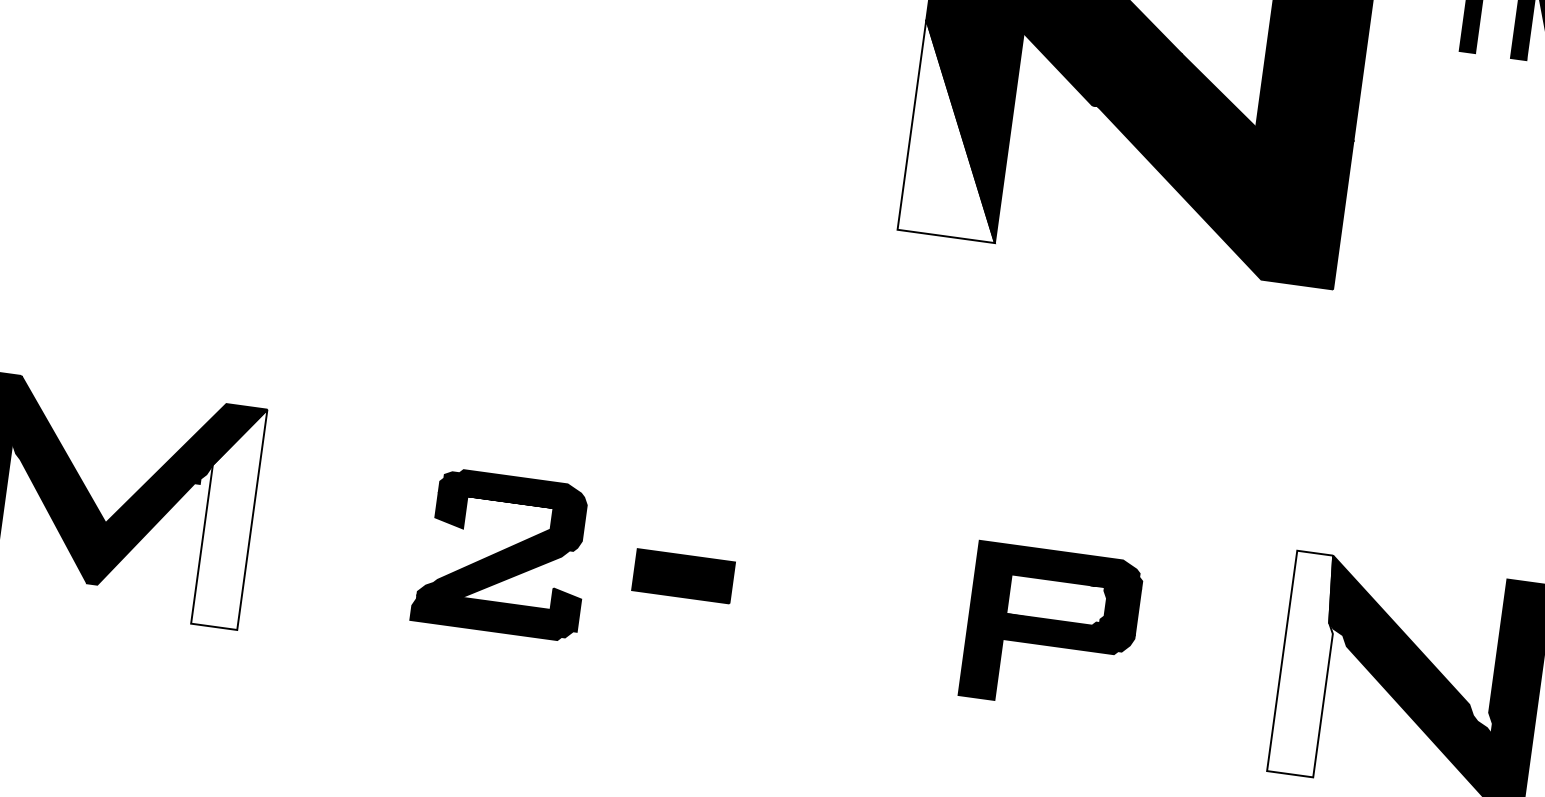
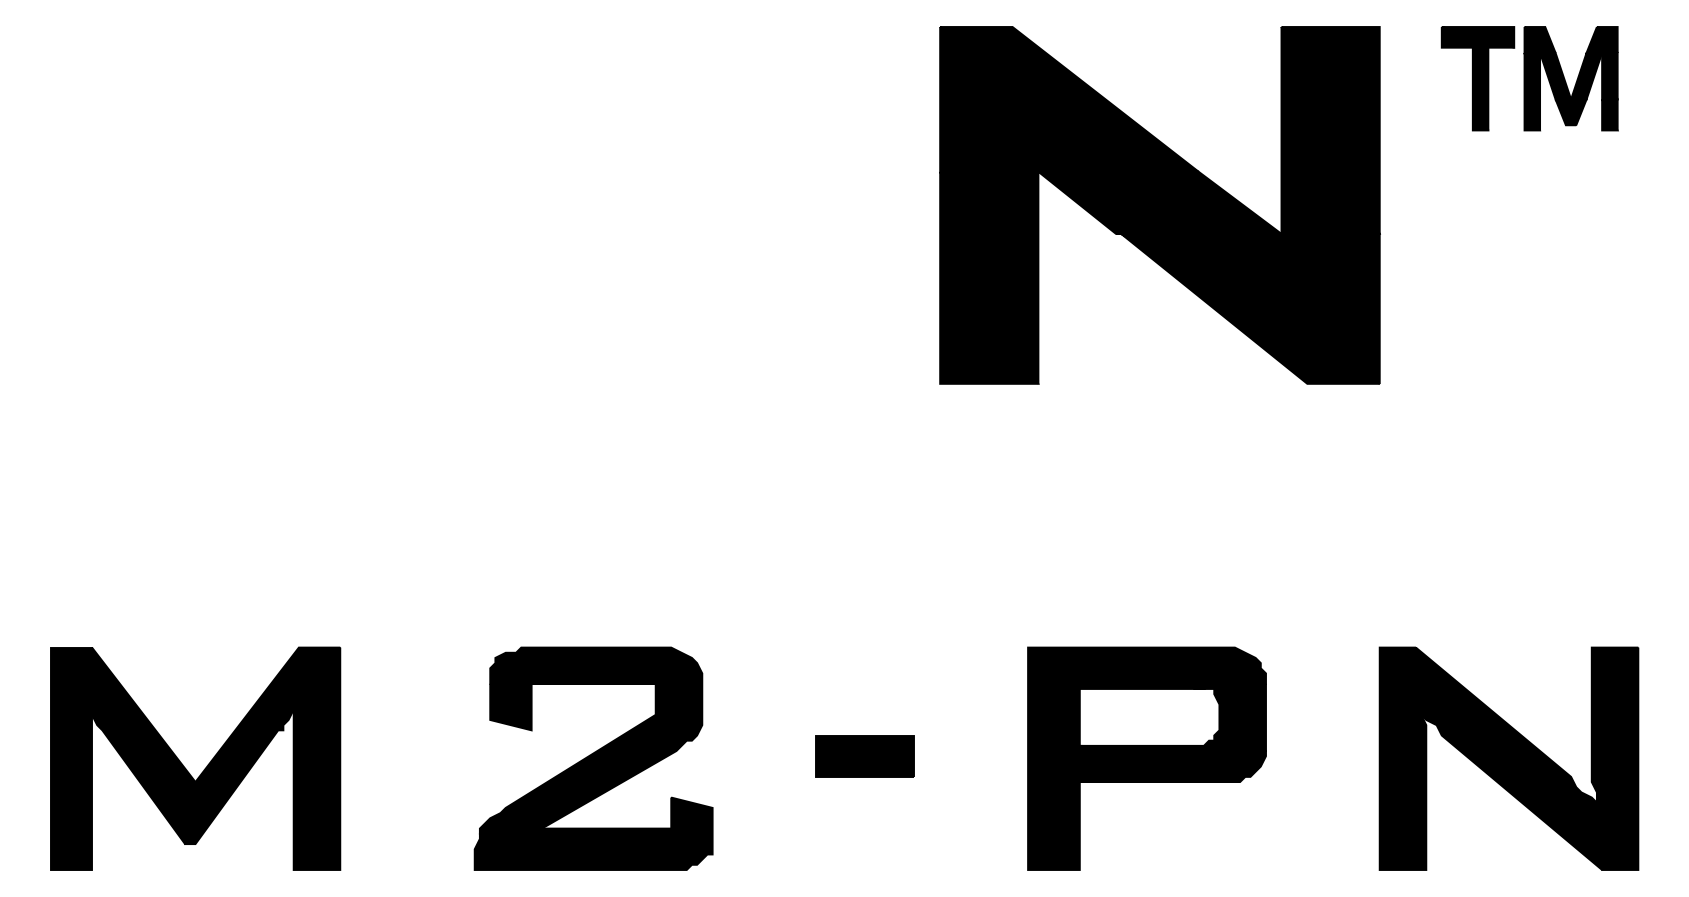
fill: (960, 131) -> (989, 277), added
fill: (228, 516) -> (316, 758), added
part: (503, 553) -> (593, 758), size x1.43
part: (682, 576) -> (864, 756), moved
part: (1051, 628) -> (1146, 758), size x1.43
fill: (1304, 663) -> (1402, 758), added

